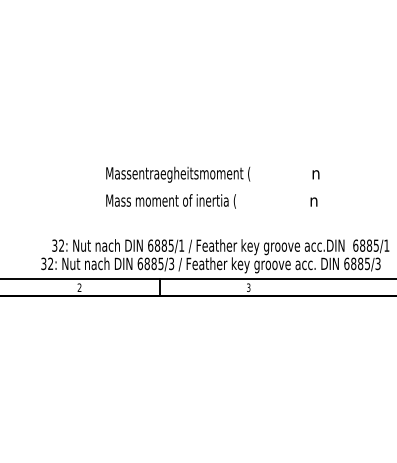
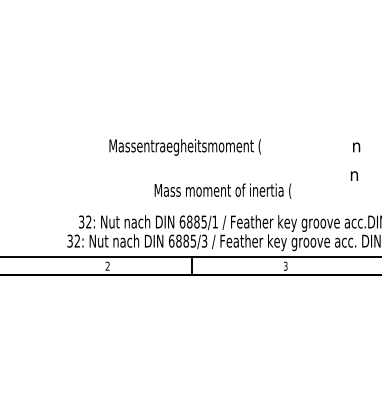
text: (178, 174) -> (185, 147), moved
text: (170, 201) -> (222, 191), moved

